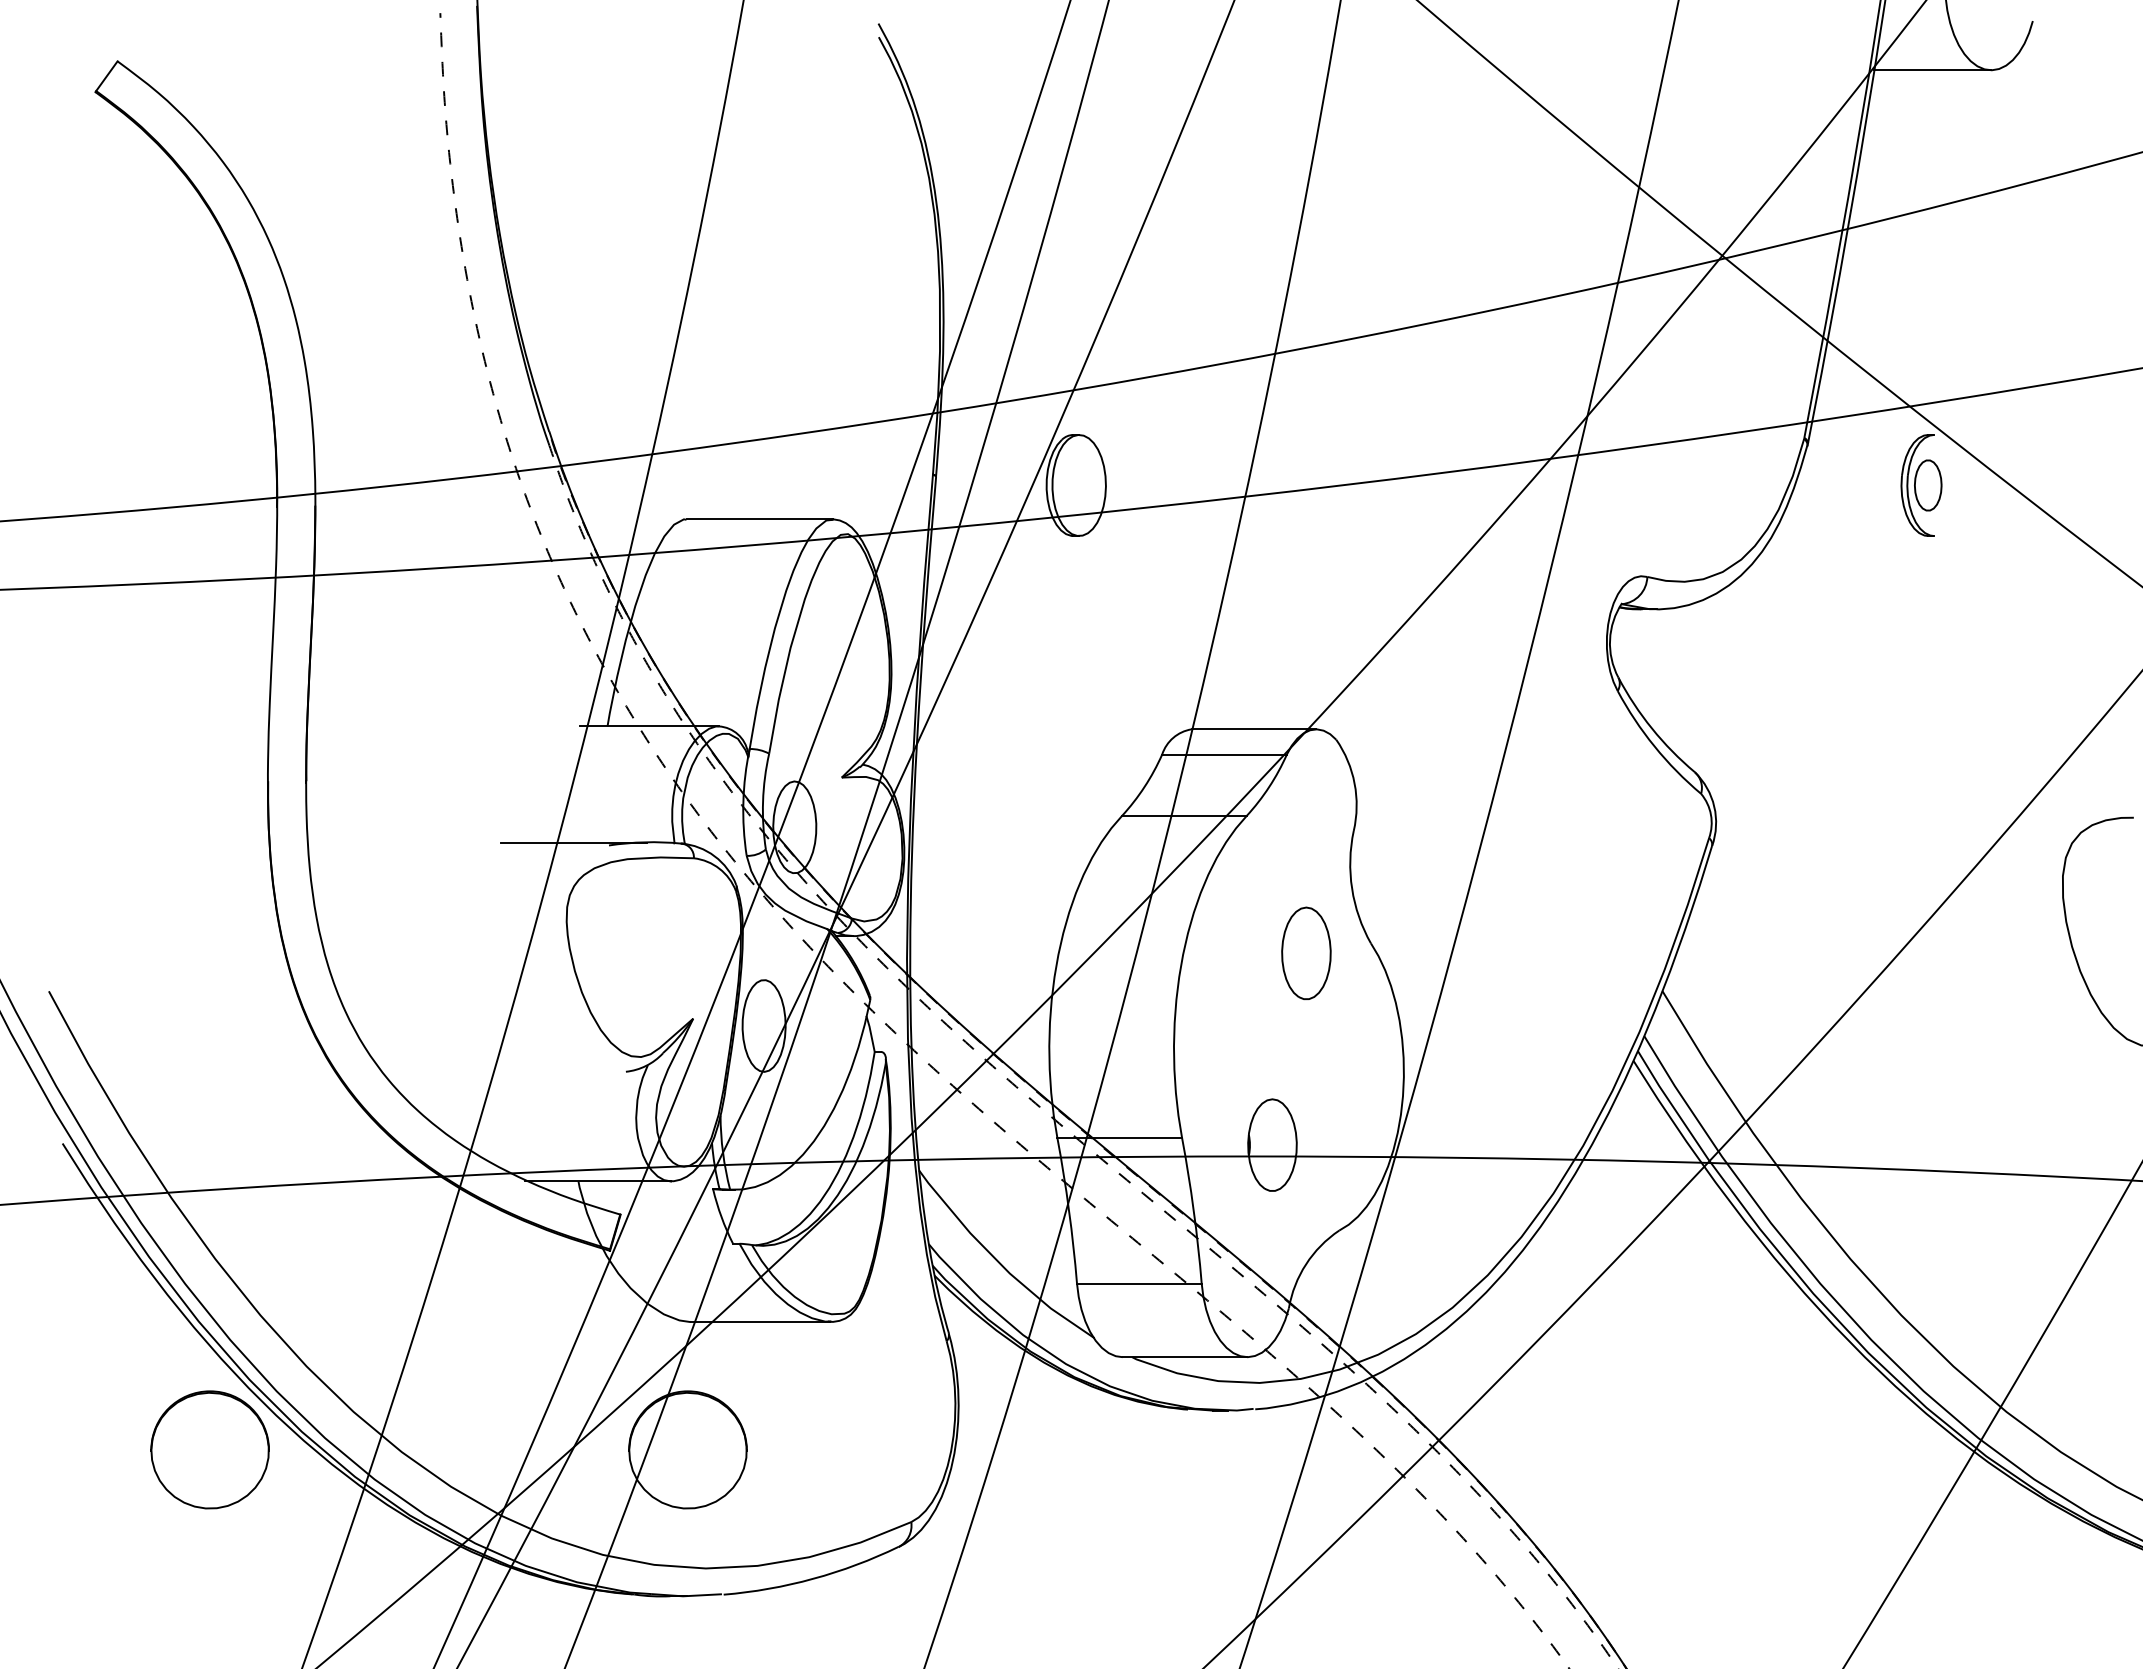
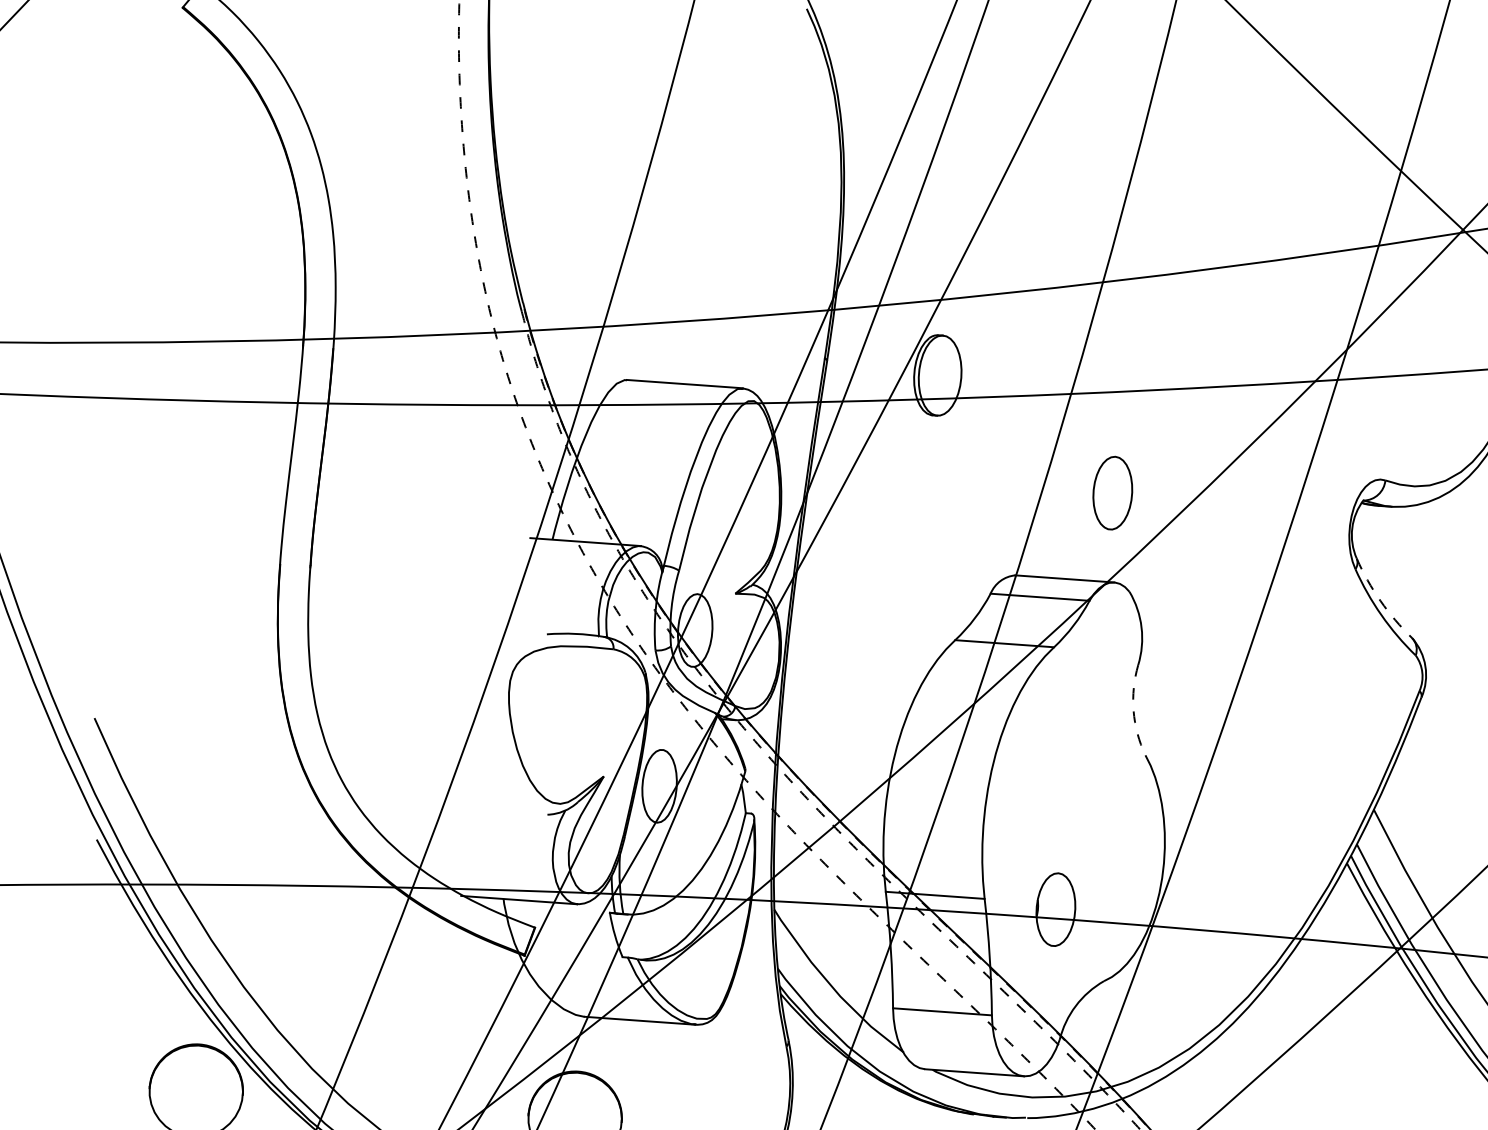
arc: (1652, 728) -> (1380, 600), solid -> dashed
line: (574, 842) -> (519, 630), removed
arc: (1352, 888) -> (1133, 710), solid -> dashed
part: (1306, 953) -> (1112, 493), moved

